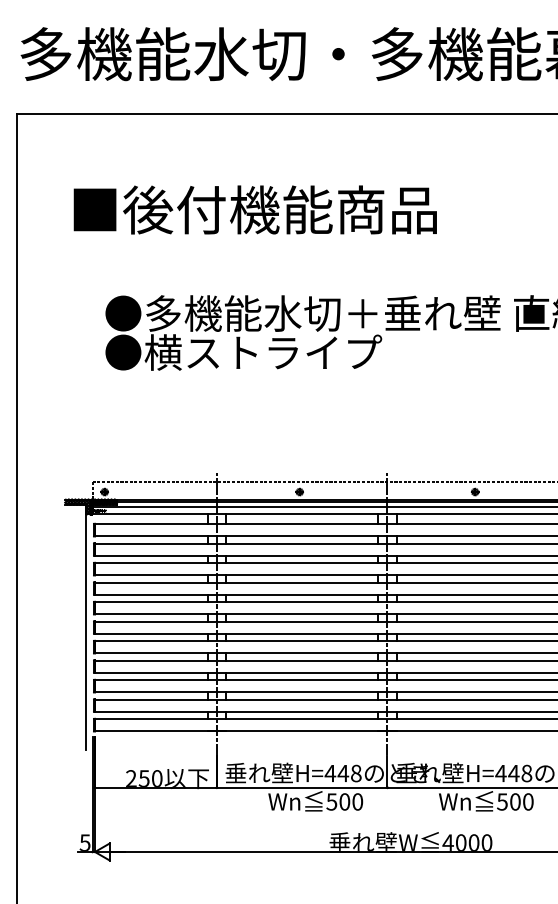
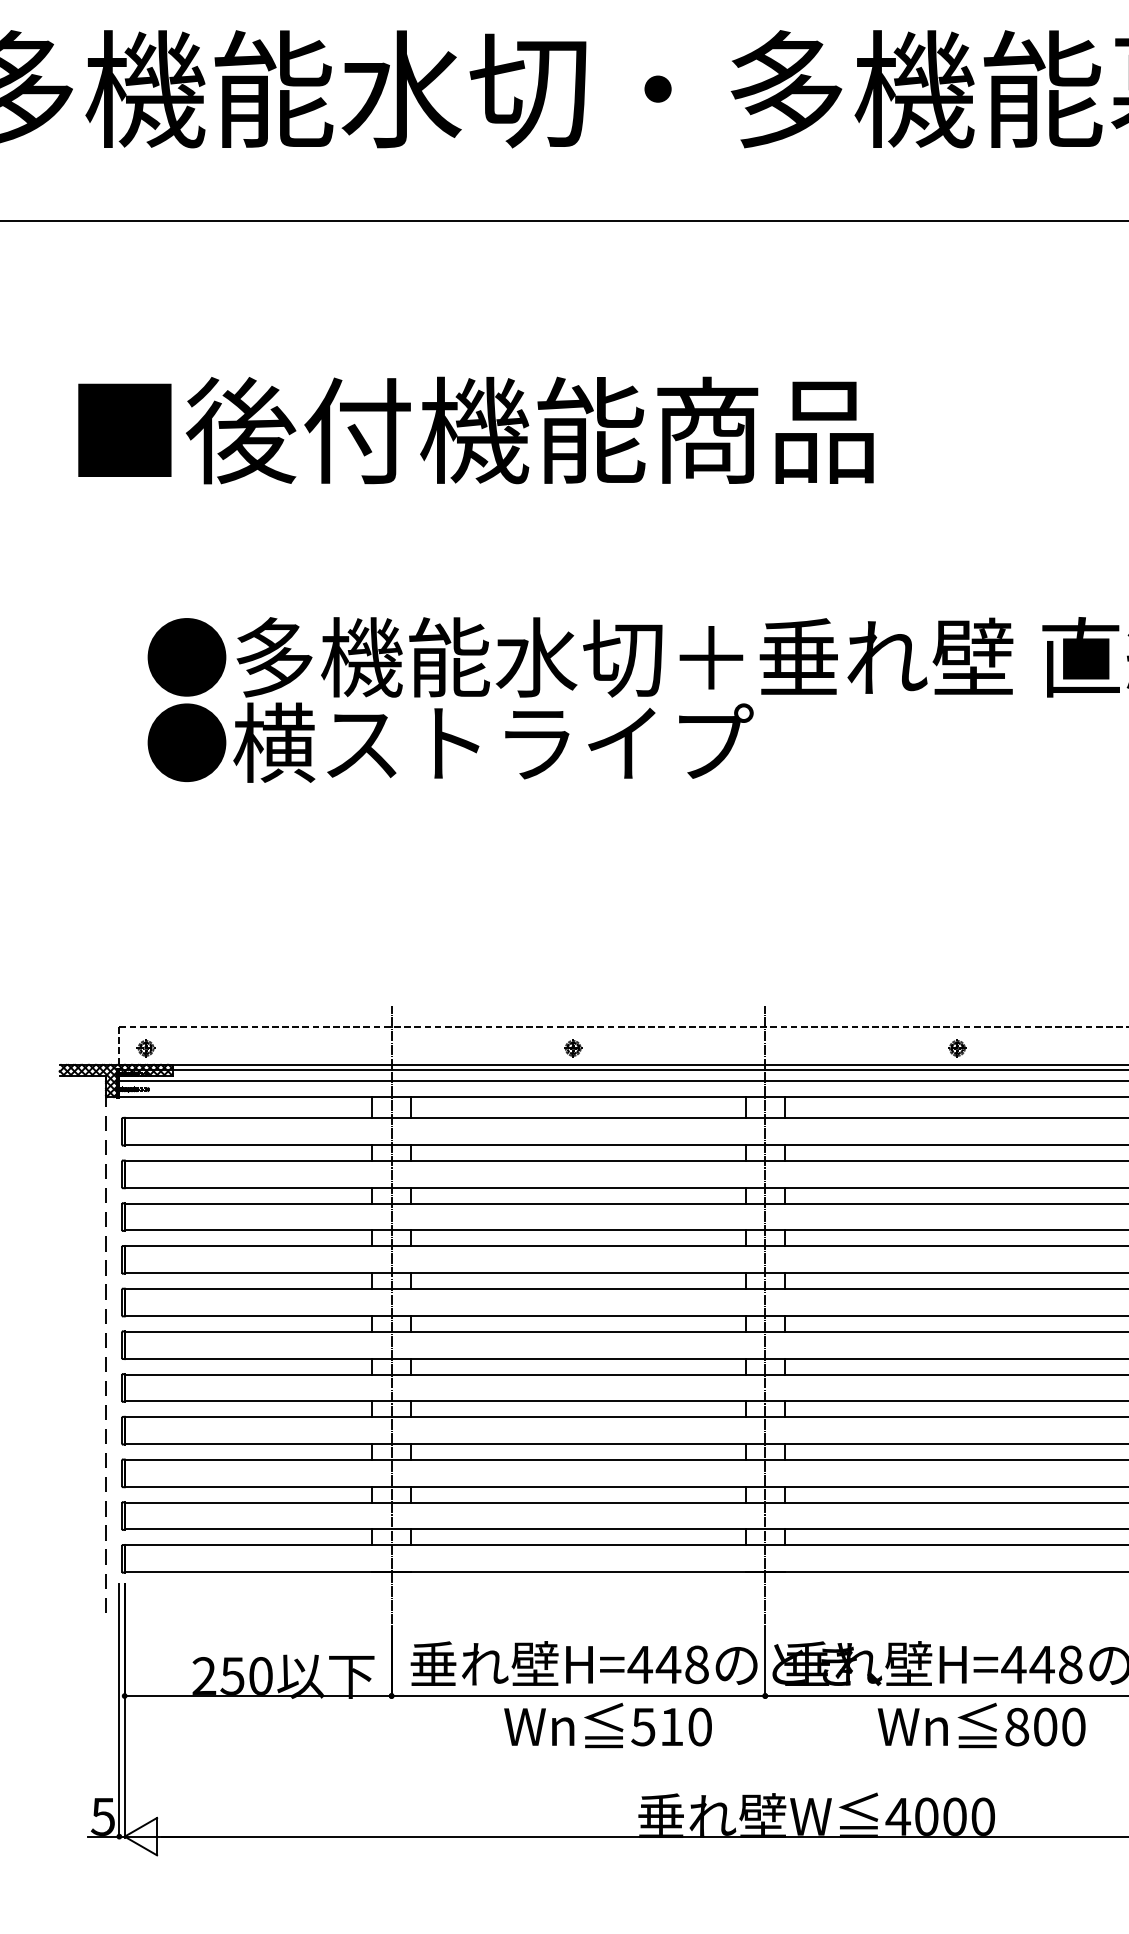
line: (86, 627) -> (106, 1344), solid -> dashed
text: (344, 801) -> (671, 1726), 500 -> 510
text: (502, 801) -> (1017, 1726), 500 -> 800

